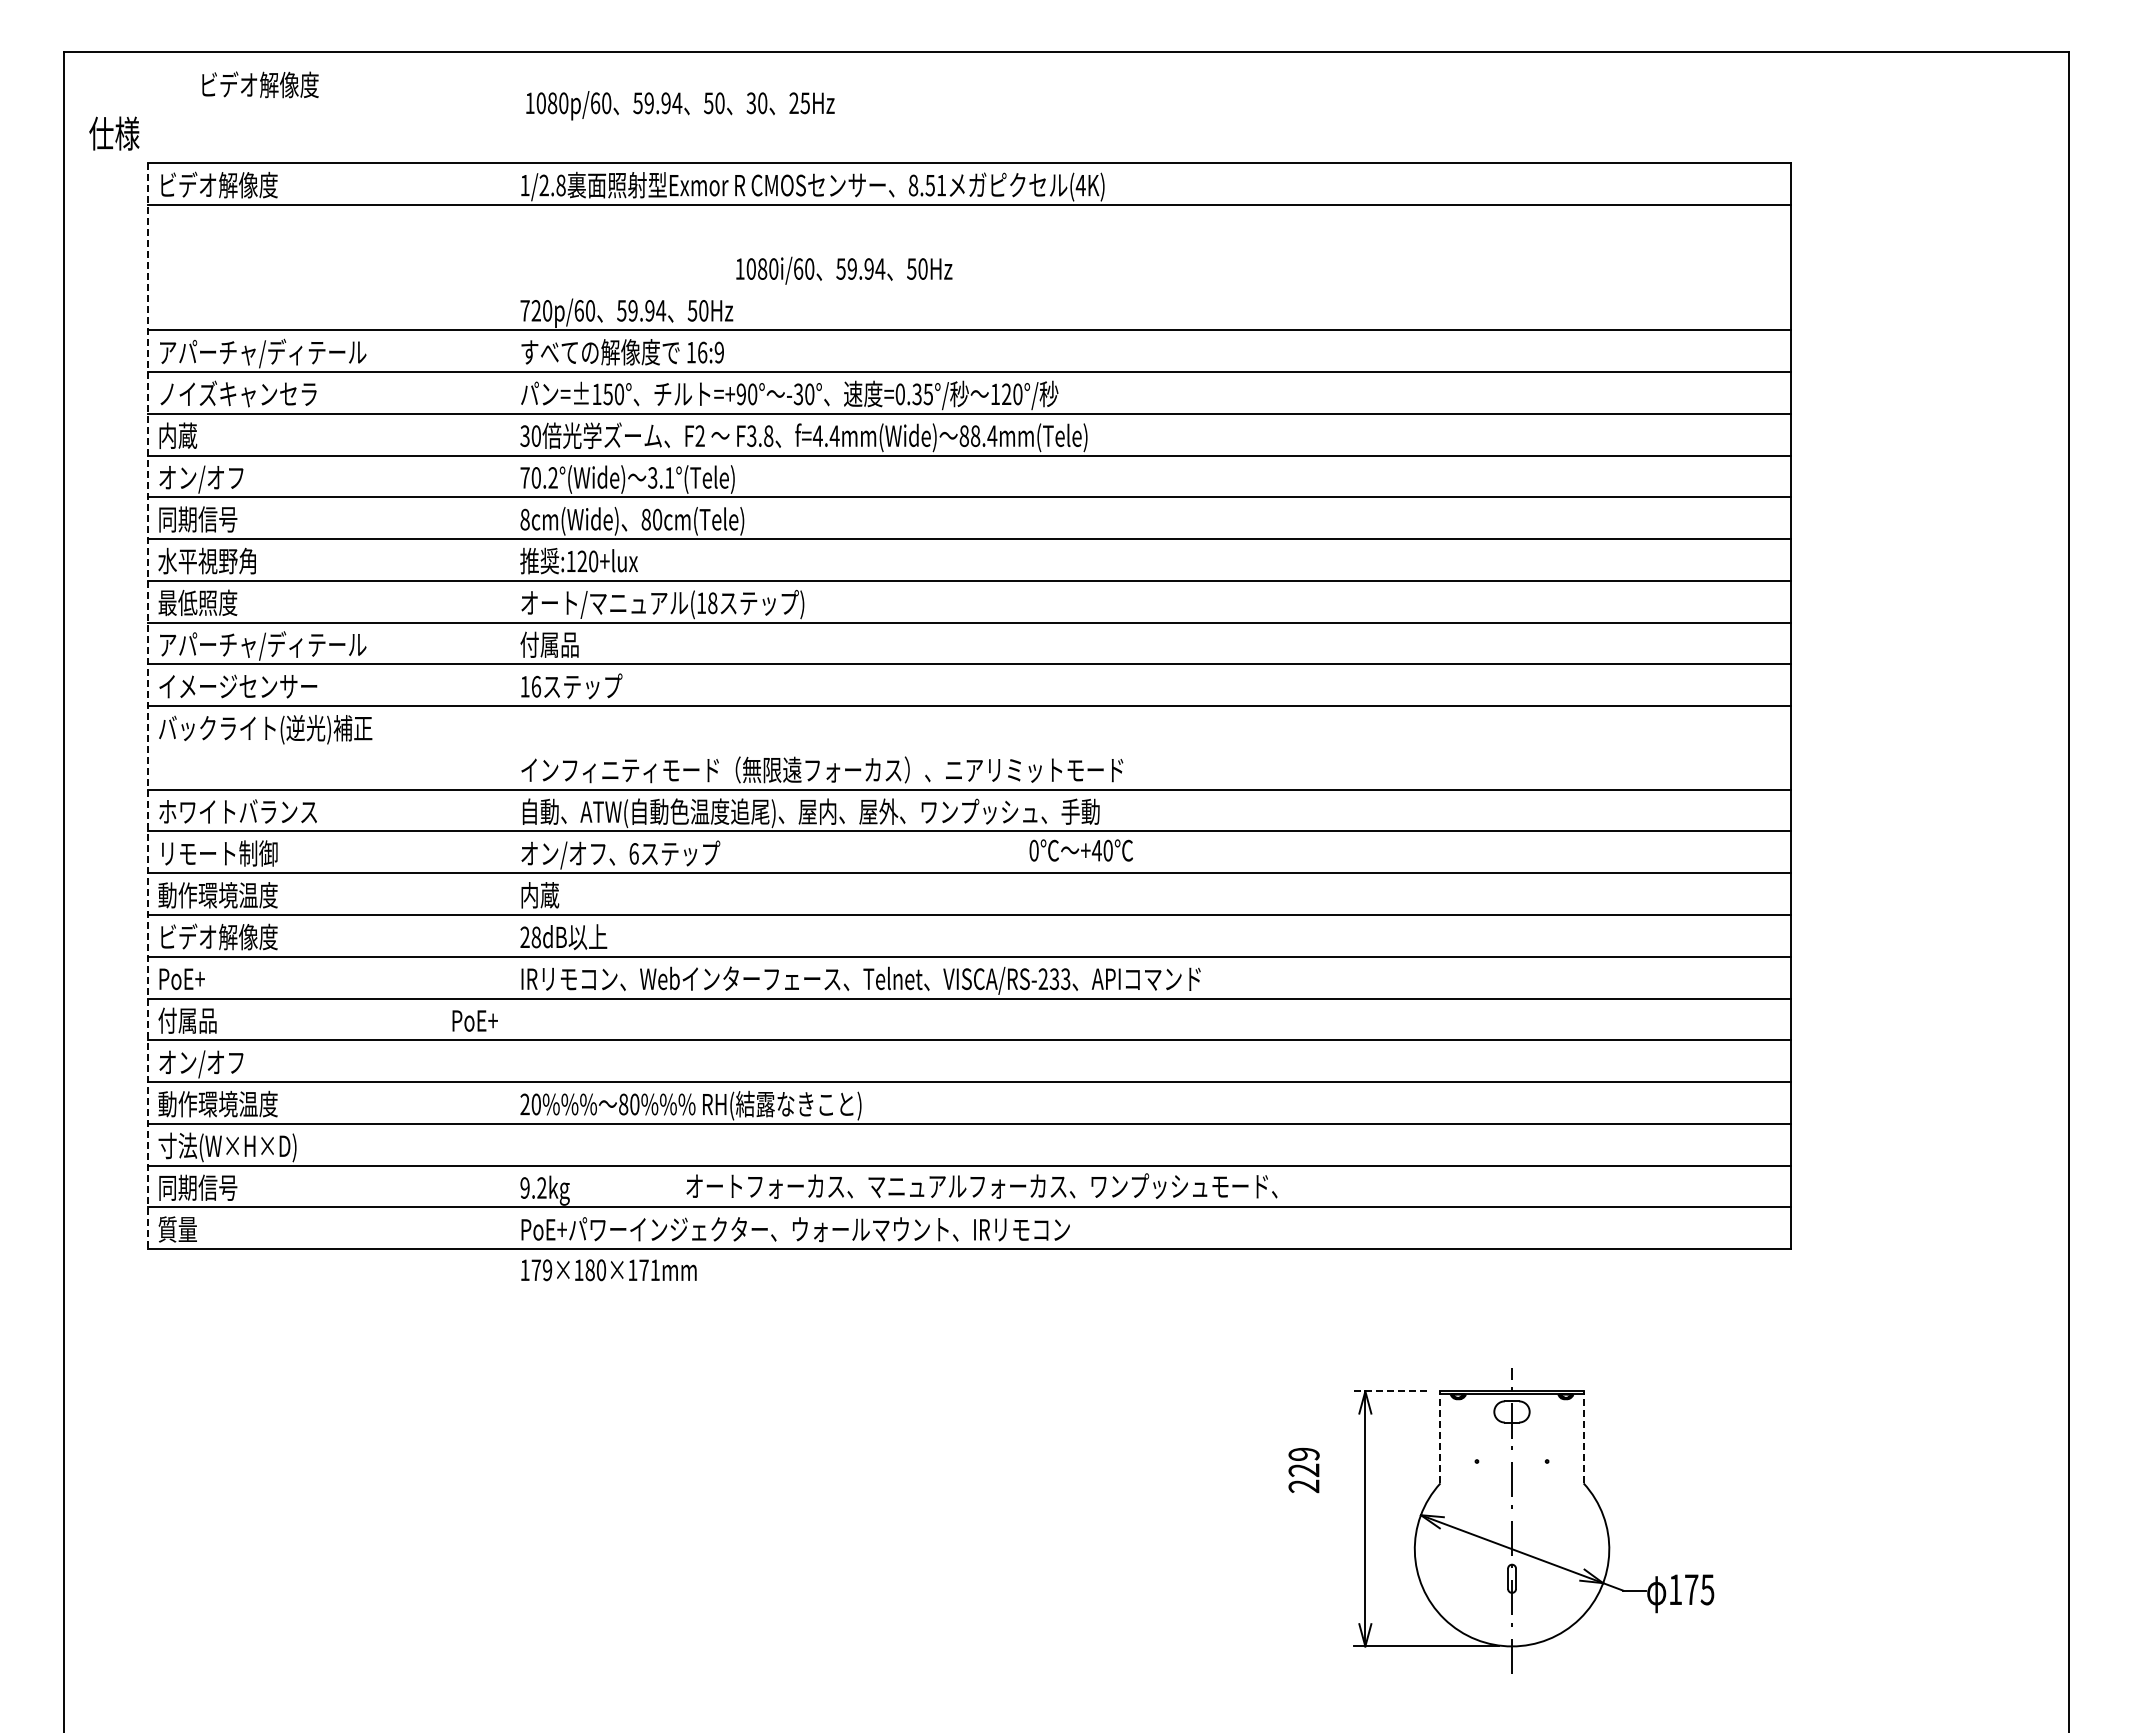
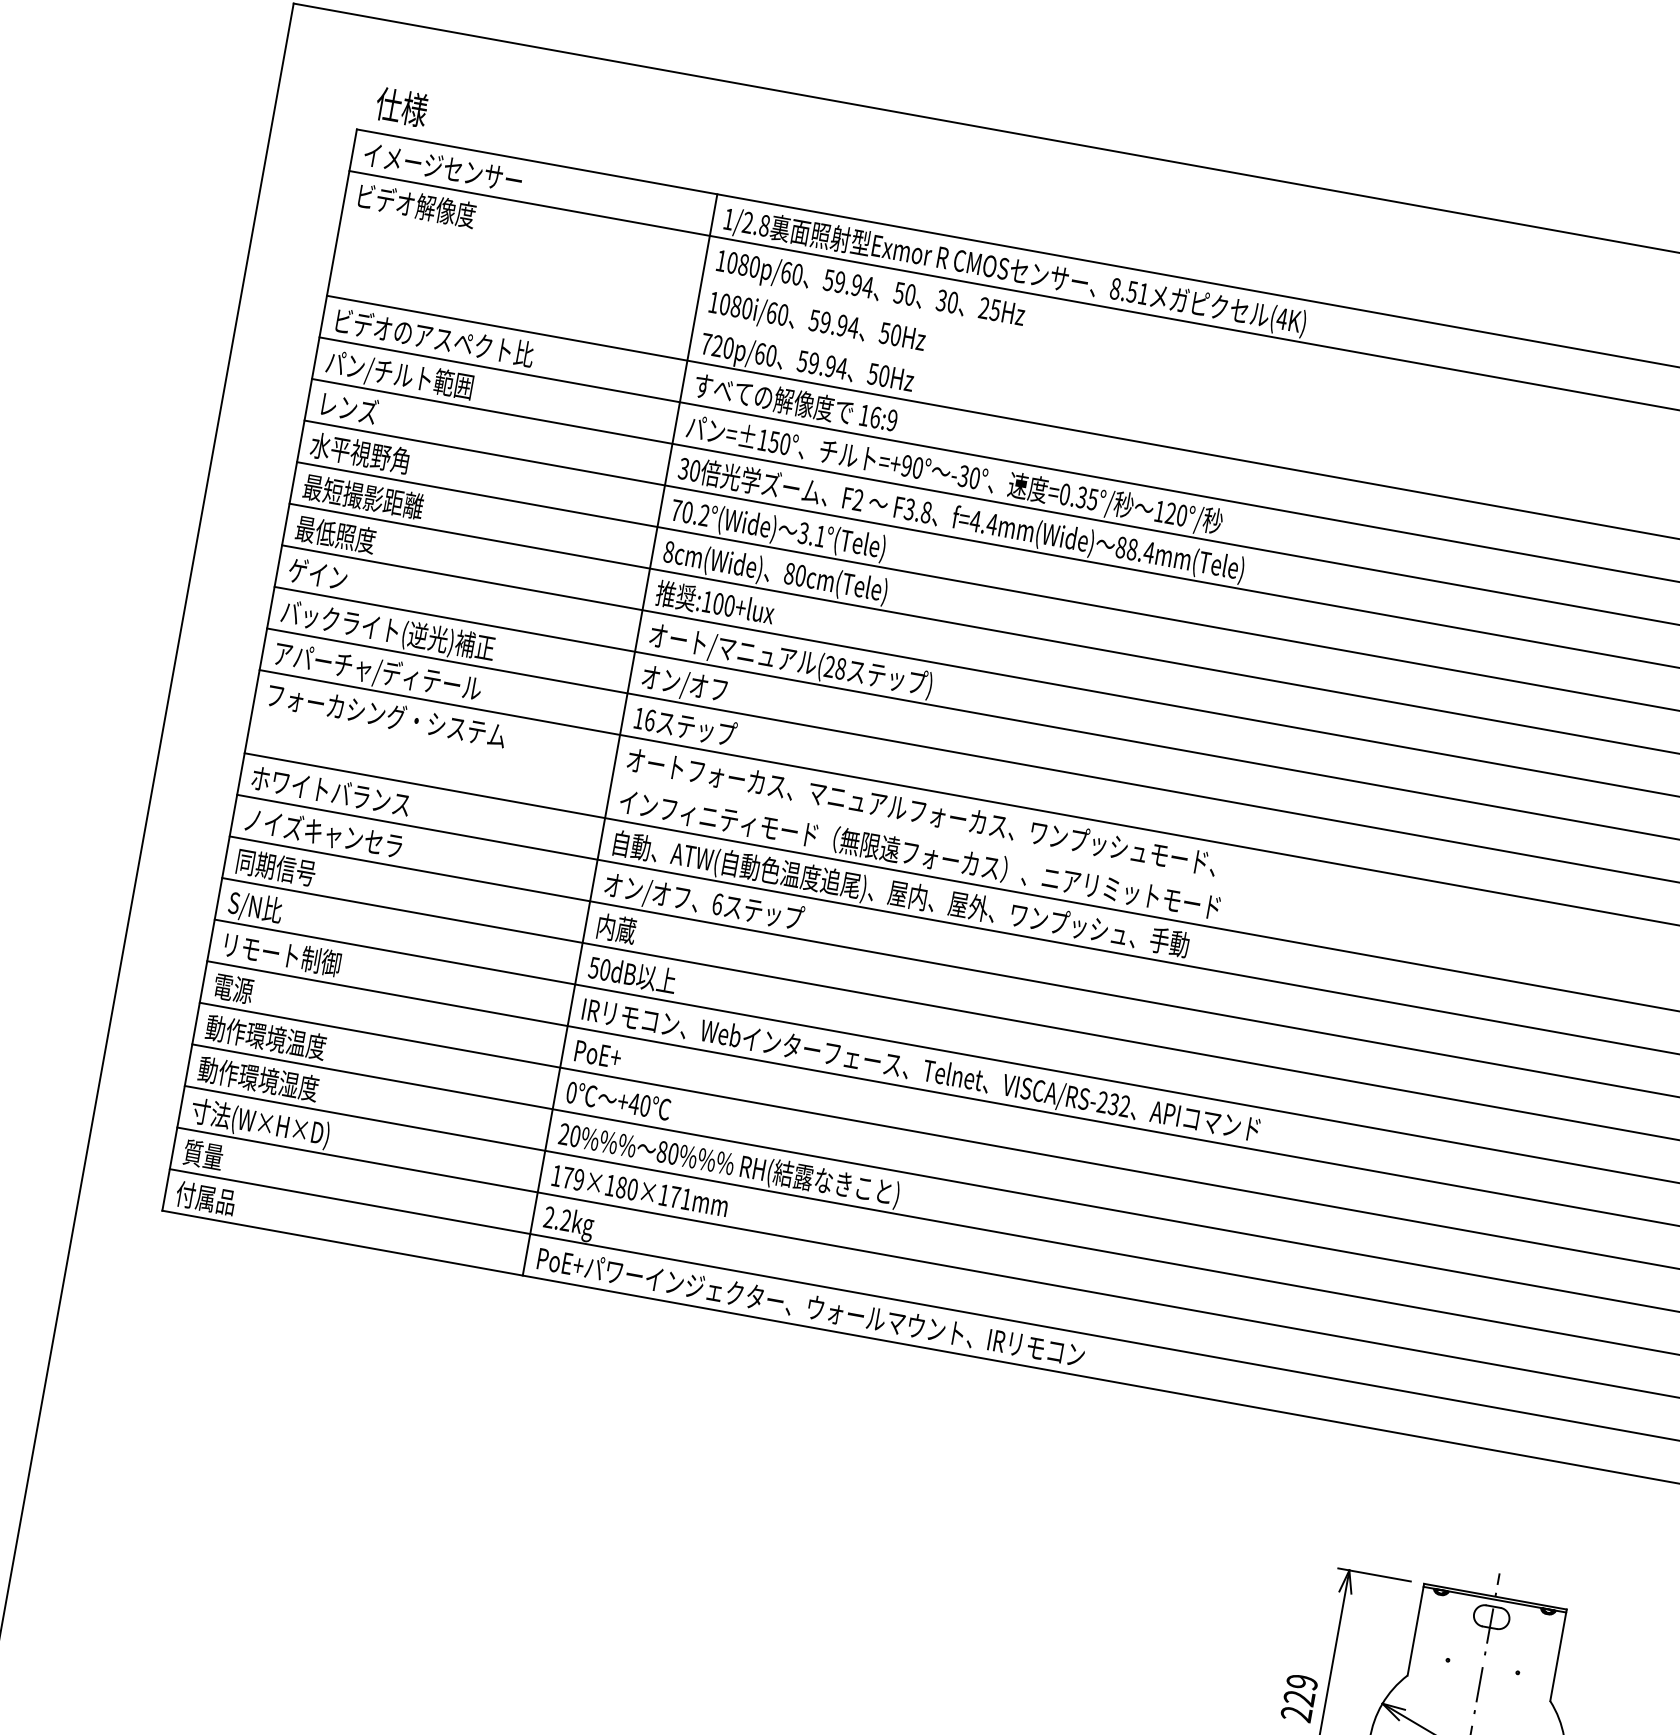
text: (260, 84) -> (417, 205), moved
text: (680, 105) -> (870, 290), moved
text: (114, 133) -> (402, 107), moved
text: (238, 184) -> (443, 166), ビデオ解像度 -> イメージセンサー
text: (844, 270) -> (817, 322), moved
text: (263, 353) -> (438, 339), アパーチャ/ディテール -> ビデオのアスペクト比
text: (237, 395) -> (404, 376), ノイズキャンセラ -> パン/チルト範囲
text: (187, 435) -> (347, 407), 内蔵 -> レンズ
text: (206, 478) -> (359, 453), オン/オフ -> 水平視野角
text: (217, 519) -> (362, 496), 同期信号 -> 最短撮影距離
text: (206, 560) -> (344, 535), 水平視野角 -> 最低照度
text: (581, 561) -> (717, 603), :120+lux -> :100+lux
text: (197, 602) -> (327, 575), 最低照度 -> ゲイン
text: (701, 602) -> (829, 666), (18 -> (28
text: (265, 645) -> (387, 630), アパーチャ/ディテール -> バックライト(逆光)補正
text: (562, 645) -> (683, 684), 付属品 -> オン/オフ
text: (262, 687) -> (377, 672), イメージセンサー -> アパーチャ/ディテール
line: (147, 706) -> (259, 670), dashed -> solid
line: (509, 706) -> (619, 735), added
text: (278, 729) -> (385, 716), バックライト(逆光)補正 -> フォーカシング・システム
text: (1080, 850) -> (617, 1100), moved
text: (238, 853) -> (323, 833), リモート制御 -> ノイズキャンセラ
text: (217, 895) -> (295, 871), 動作環境温度 -> 同期信号
text: (530, 937) -> (599, 968), 28dB -> 50dB
text: (217, 938) -> (287, 913), ビデオ解像度 -> S/N比
text: (218, 978) -> (281, 953), PoE+ -> リモート制御
text: (1065, 979) -> (1124, 1106), VISCA/RS-233 -> VISCA/RS-232
text: (187, 1020) -> (243, 990), 付属品 -> 電源
text: (474, 1020) -> (597, 1053), moved
text: (217, 1063) -> (265, 1038), オン/オフ -> 動作環境温度
text: (248, 1103) -> (288, 1083), 動作環境温度 -> 動作環境湿度
text: (981, 1185) -> (921, 811), moved
text: (197, 1187) -> (223, 1158), 同期信号 -> 質量
text: (524, 1187) -> (548, 1216), 9.2kg -> 2.2kg
text: (187, 1229) -> (205, 1198), 質量 -> 付属品
text: (608, 1270) -> (639, 1191), moved
line: (1390, 1391) -> (1374, 1575), dashed -> solid
line: (1440, 1436) -> (1416, 1628), dashed -> solid
line: (1583, 1436) -> (1558, 1654), dashed -> solid
text: (1303, 1470) -> (1298, 1698), moved

